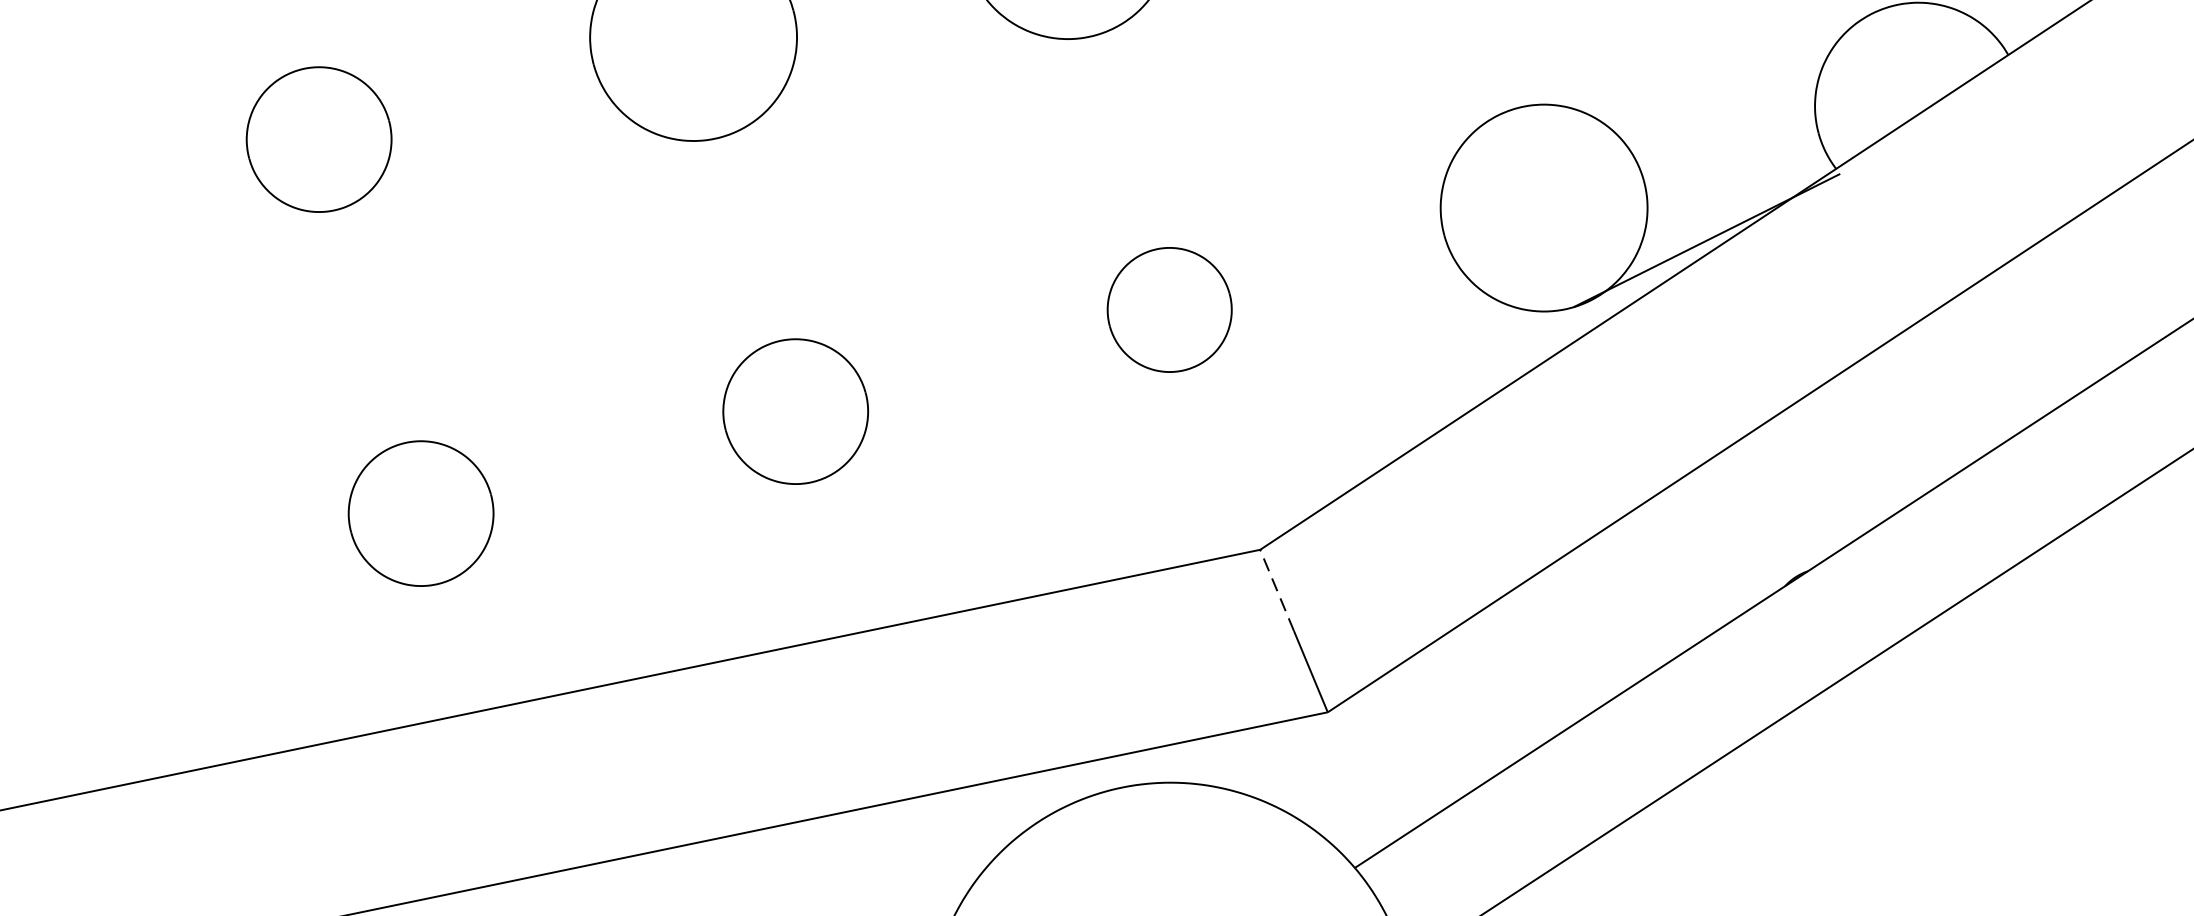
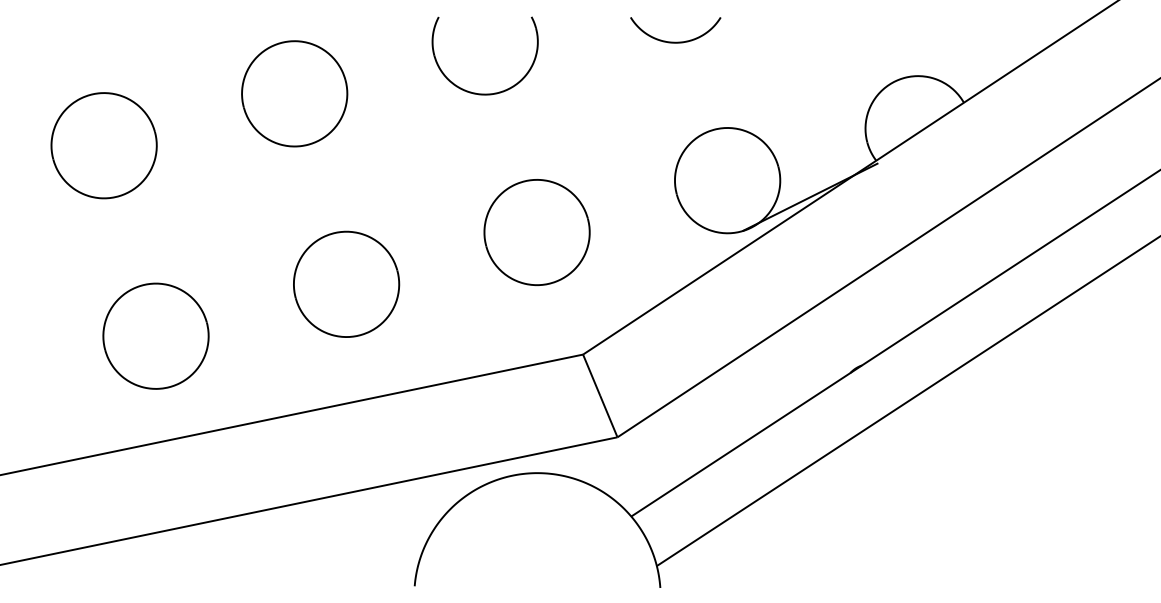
part: (317, 139) -> (103, 145), size x1.43
part: (1168, 309) -> (536, 232), size x1.67
part: (795, 410) -> (346, 283), size x1.43
part: (420, 512) -> (155, 335), size x1.43
line: (1276, 588) -> (591, 374), dashed -> solid

